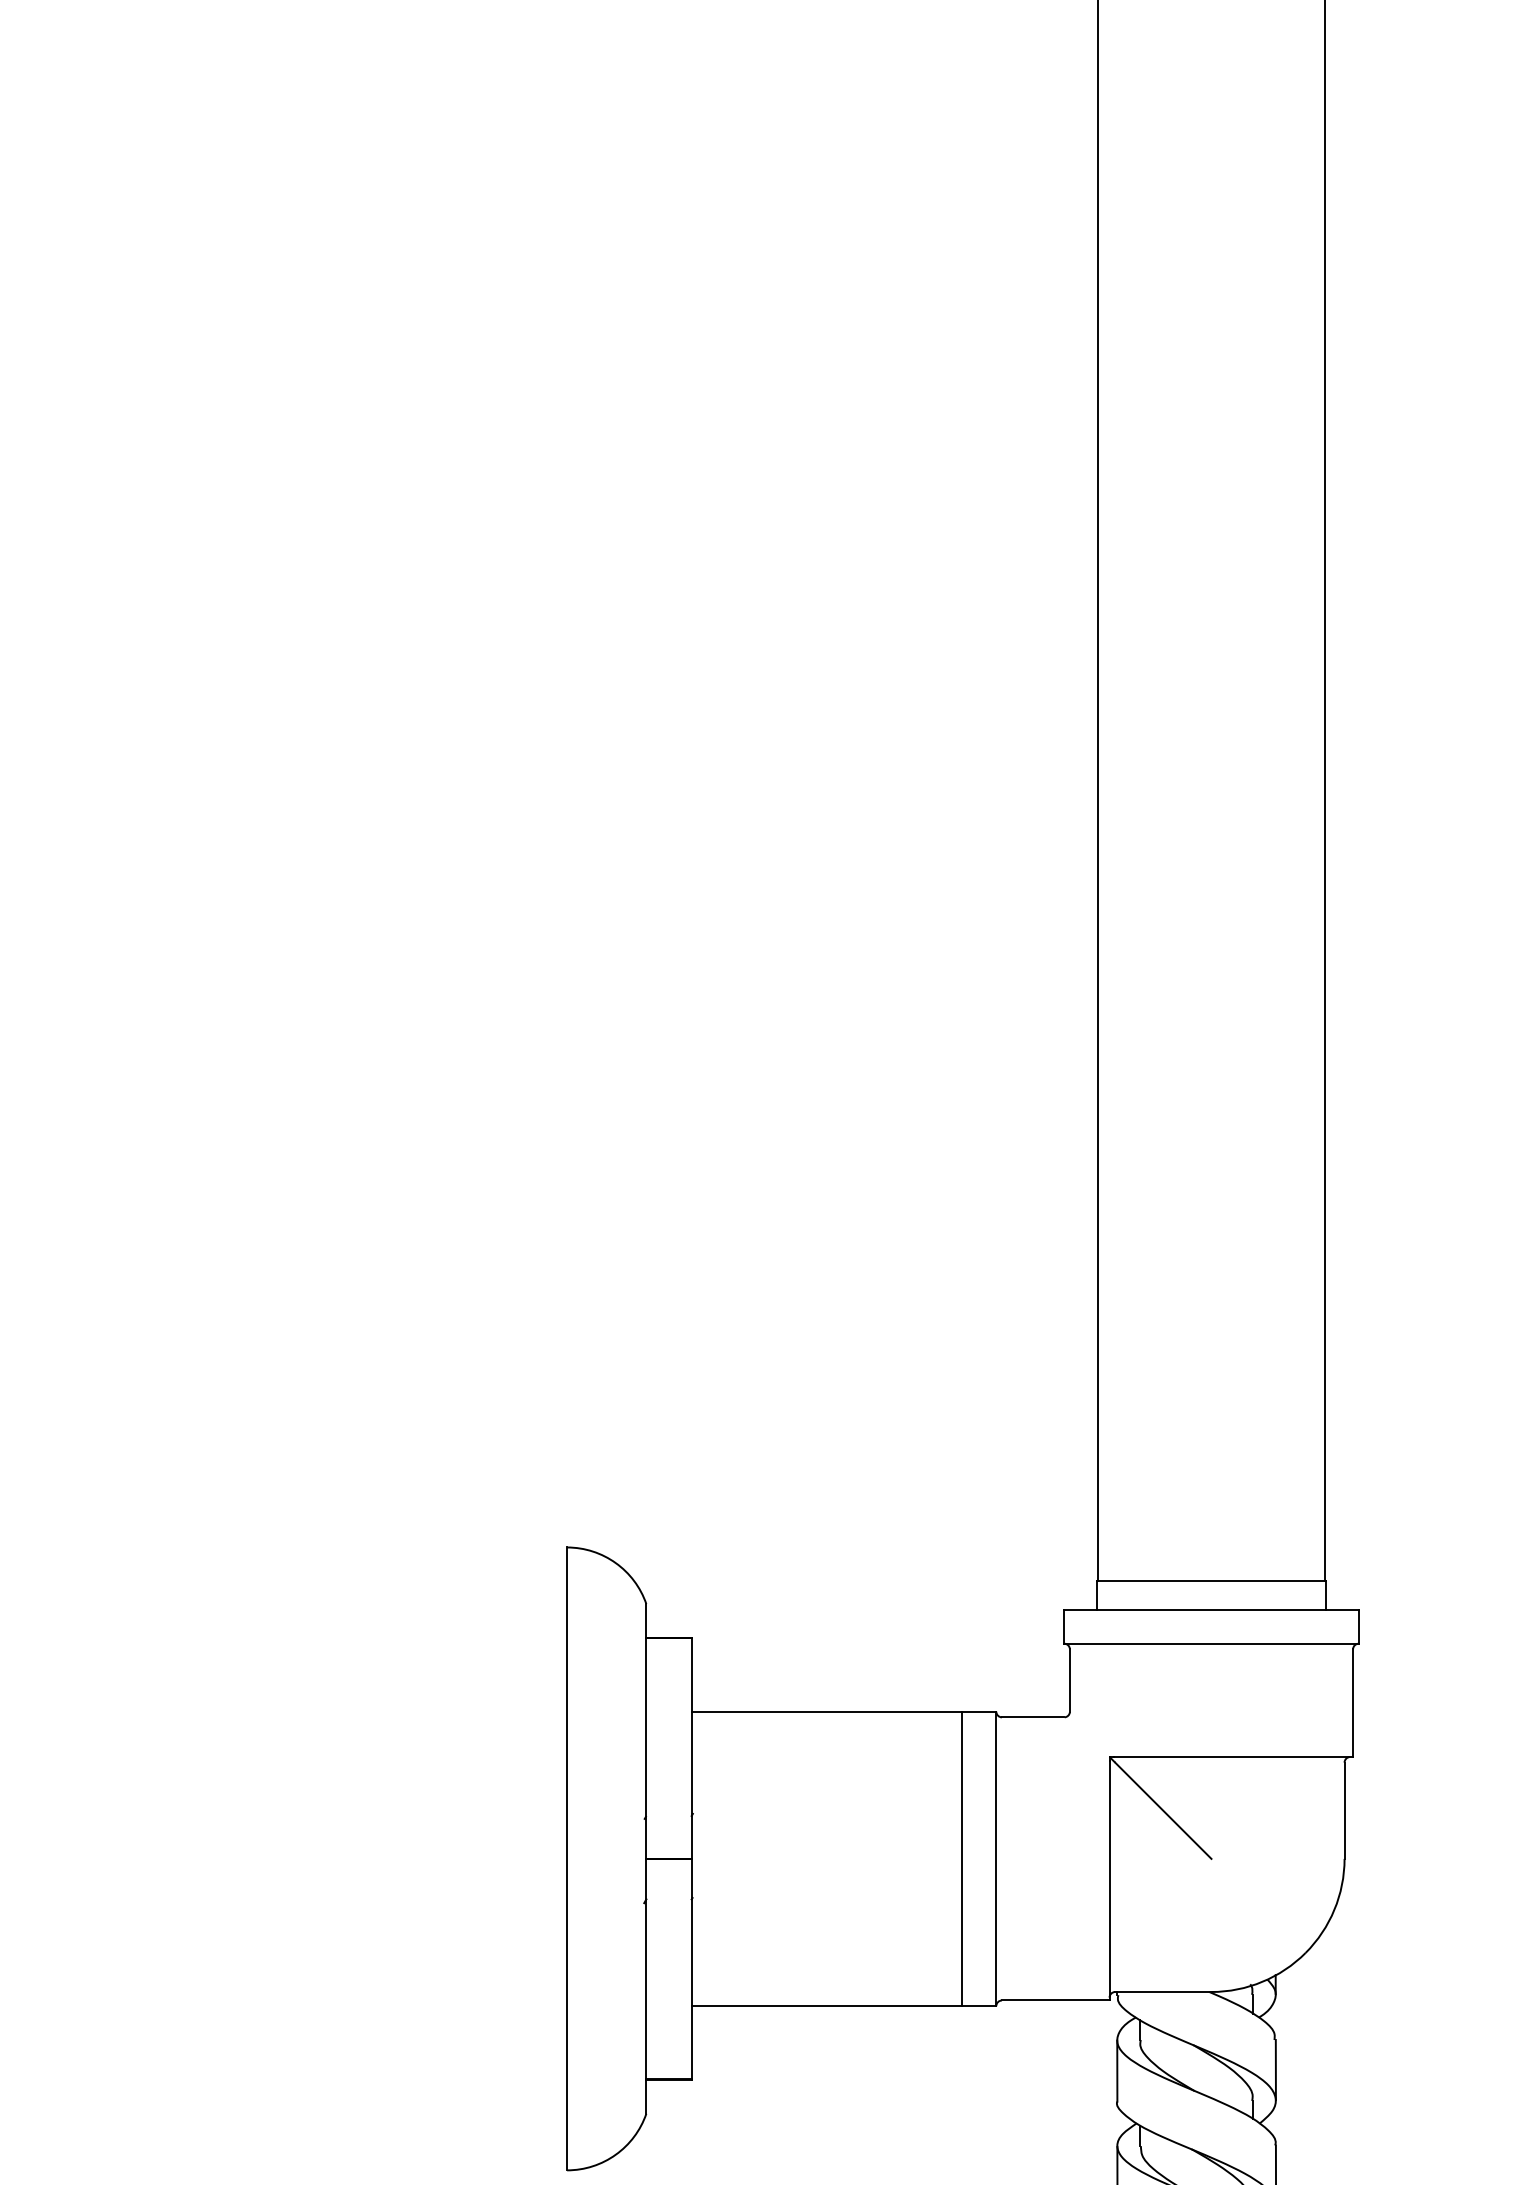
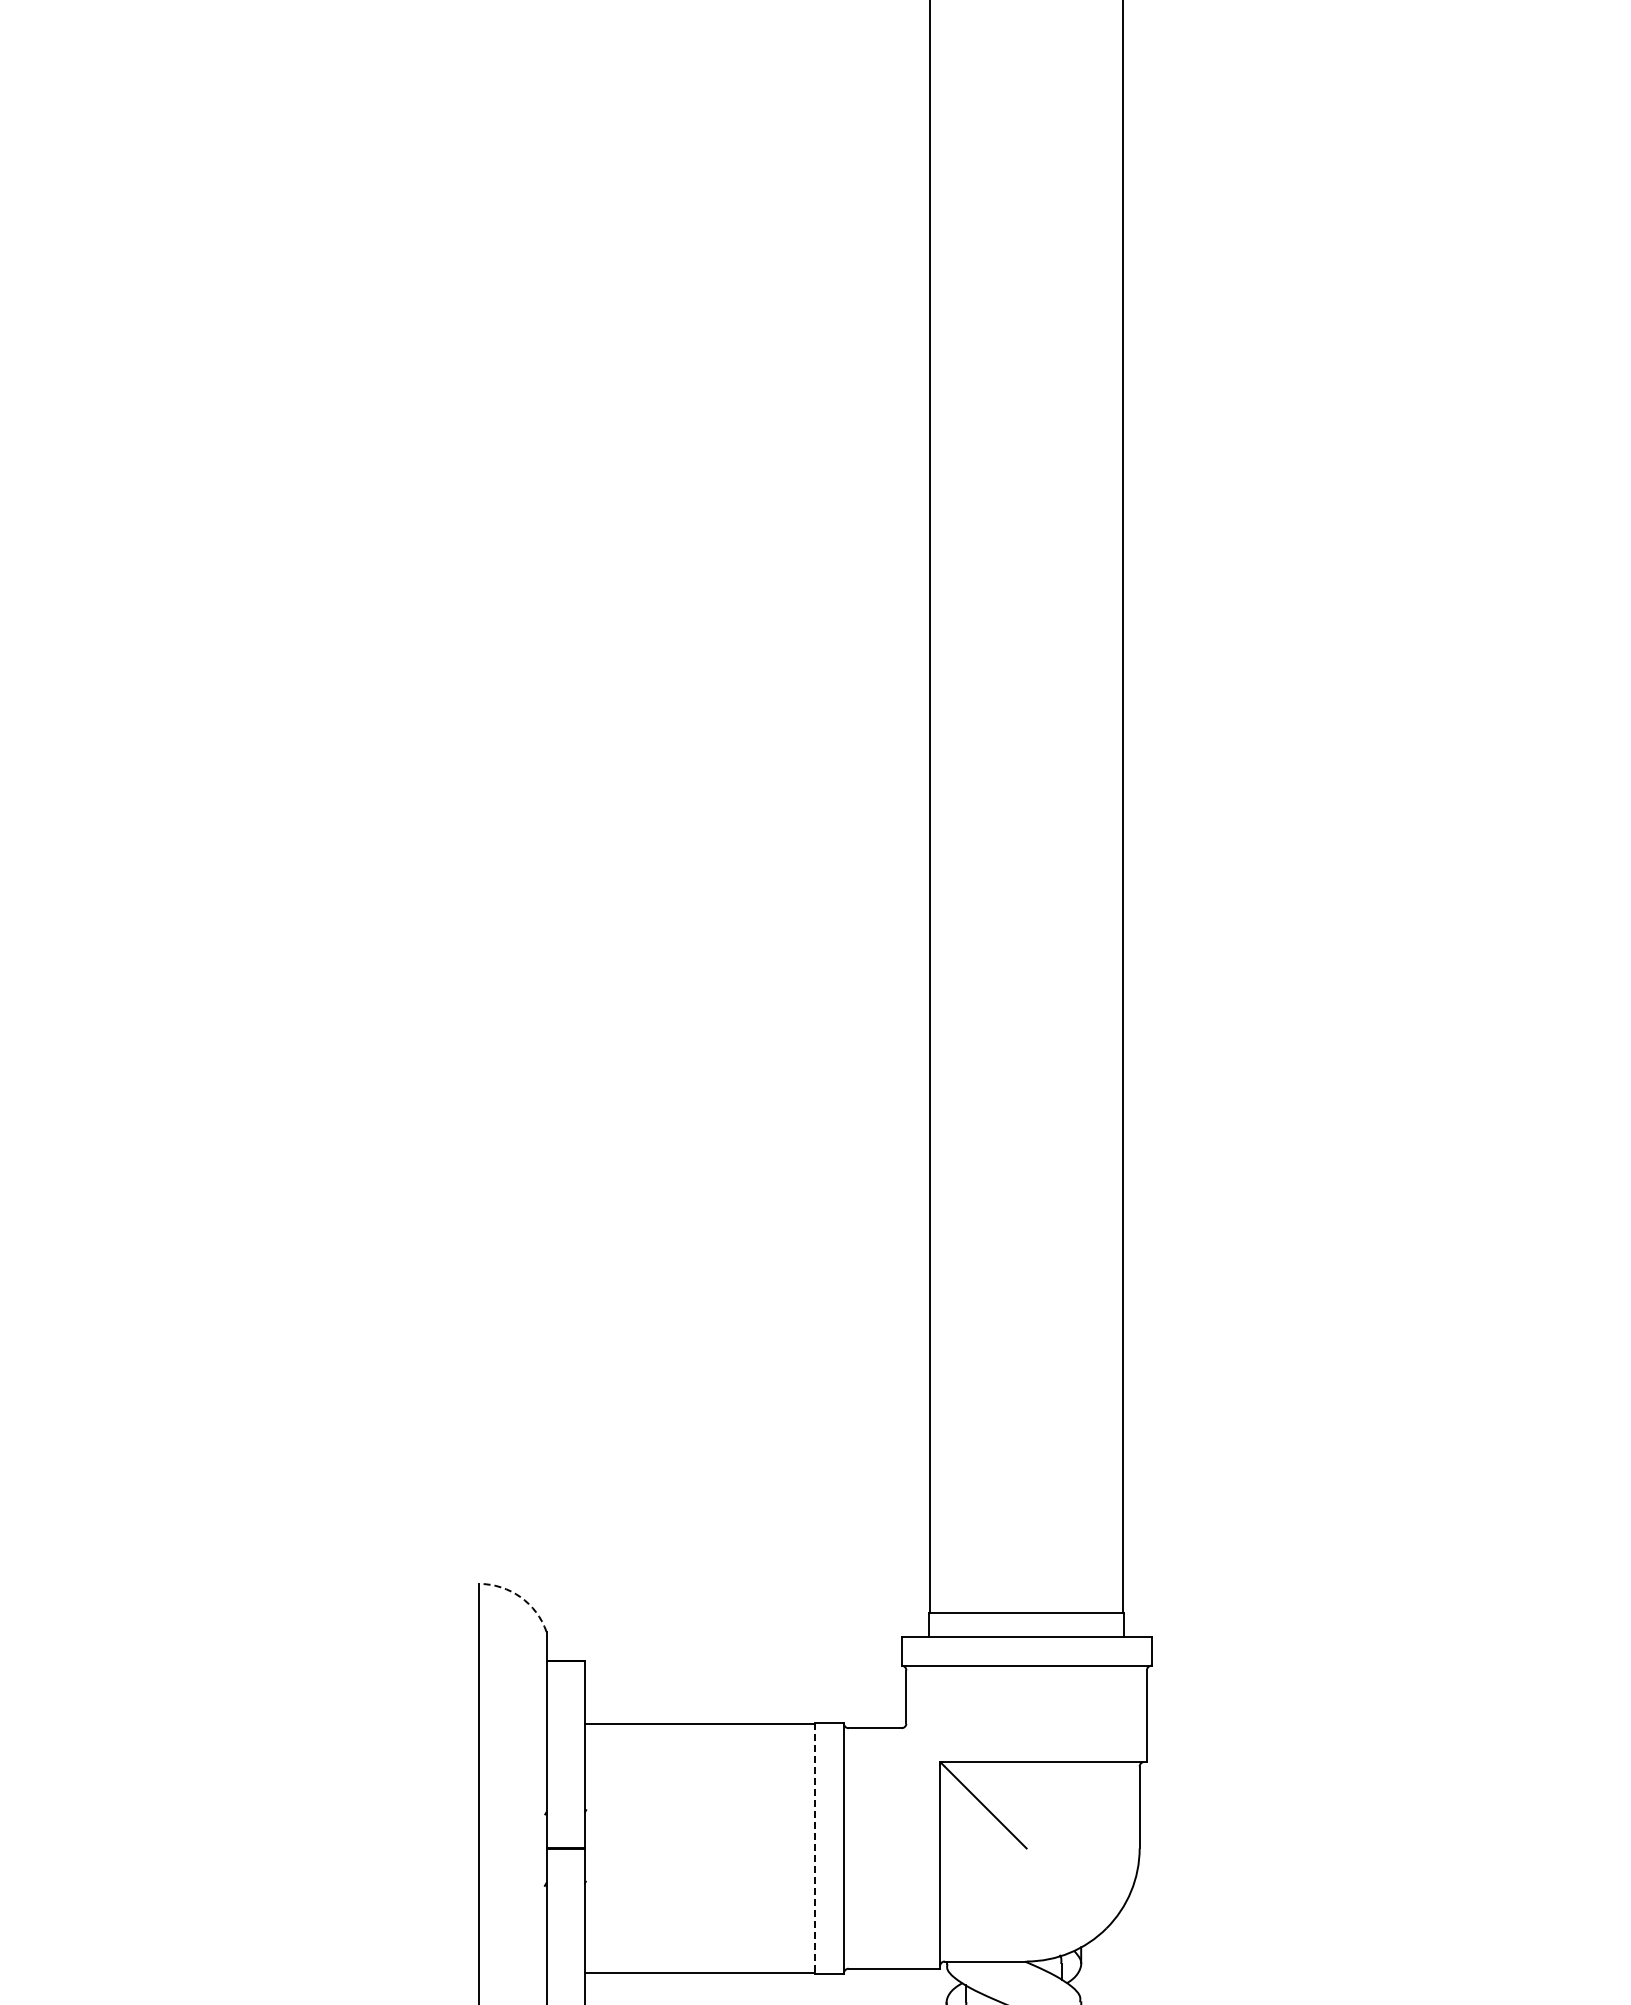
arc: (615, 1563) -> (520, 1597), solid -> dashed
line: (962, 1858) -> (815, 1848), solid -> dashed

